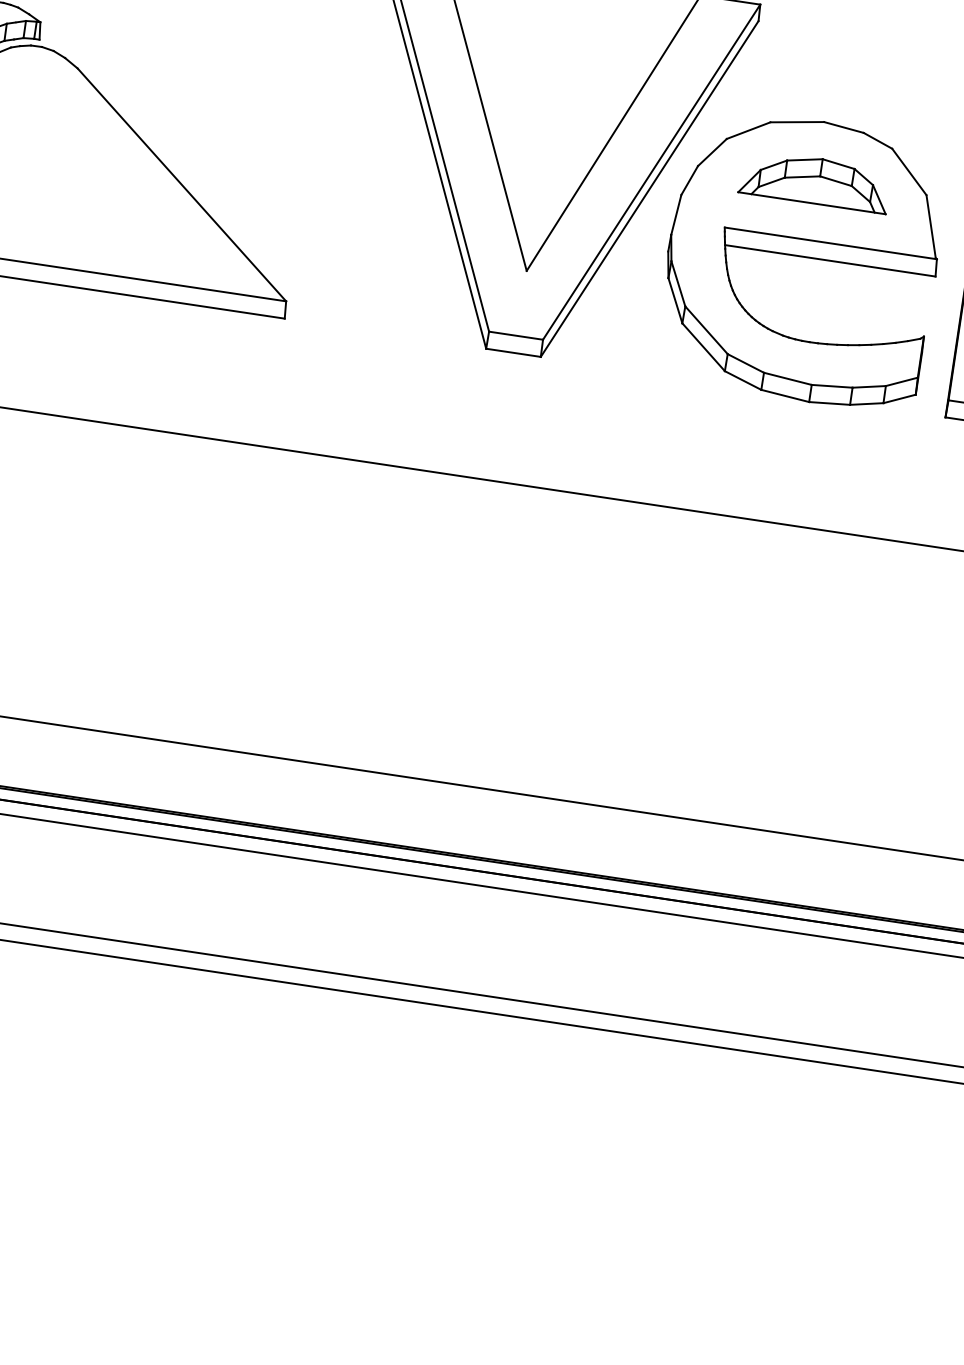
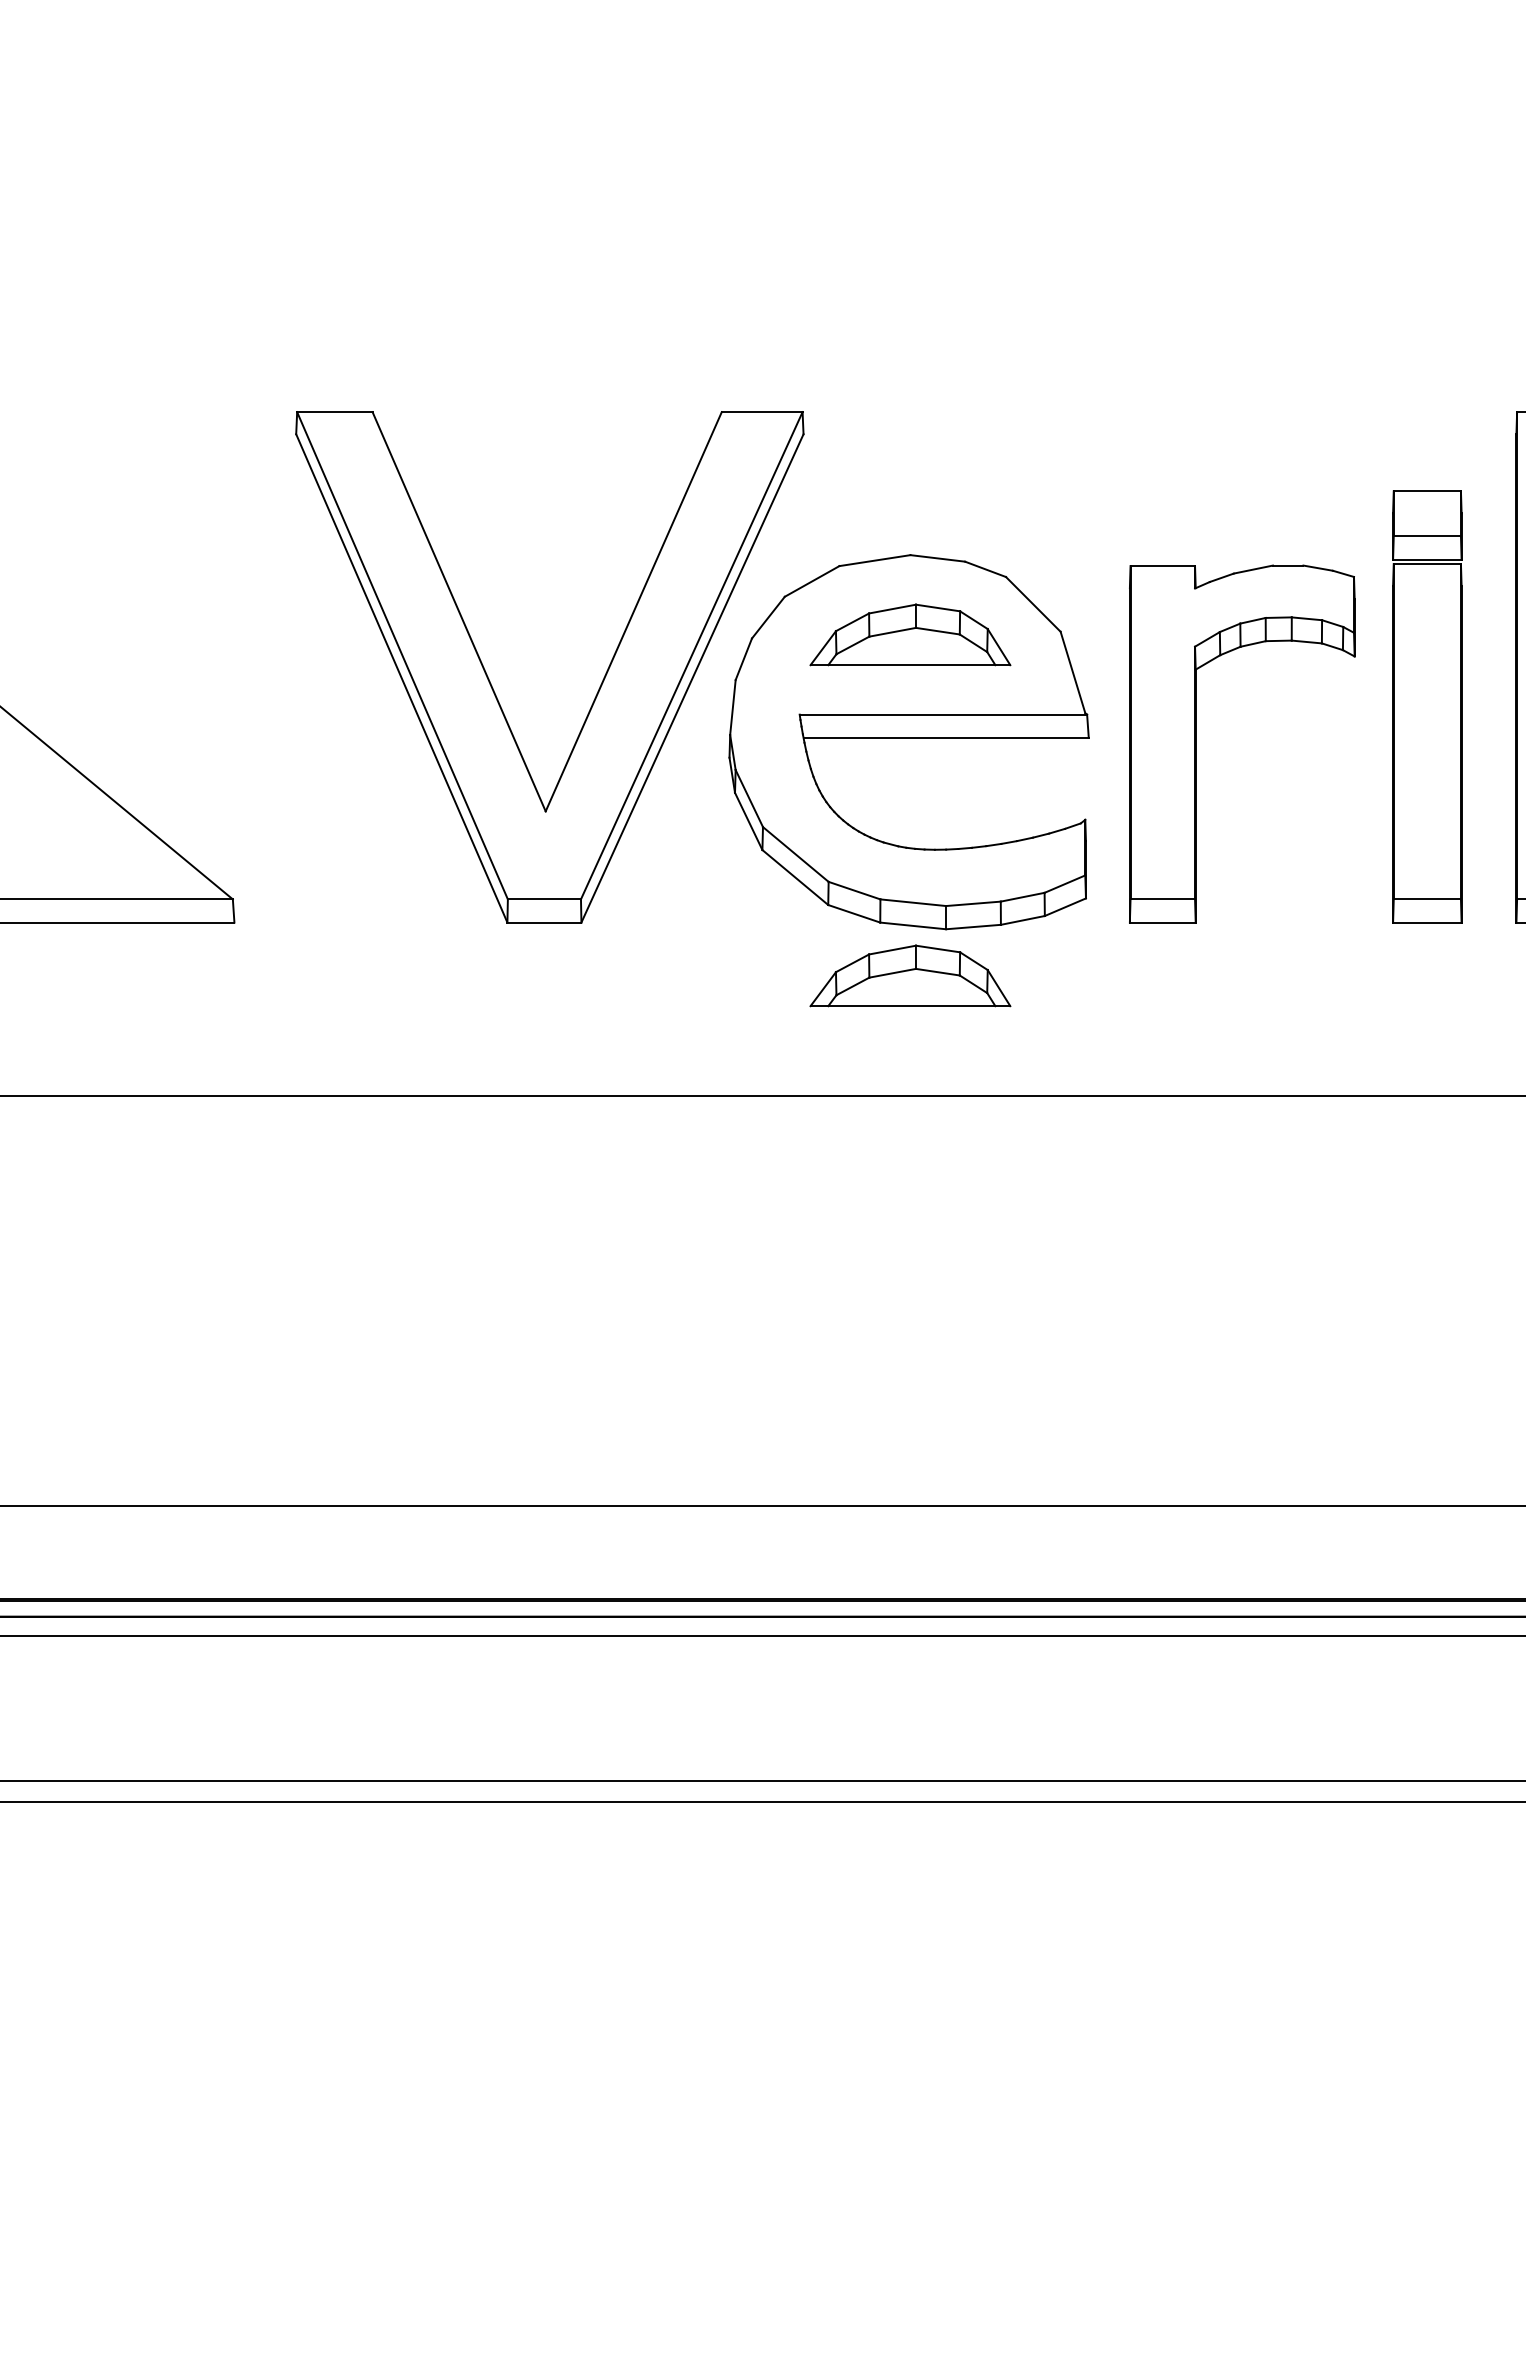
part: (777, 432) -> (910, 975), added

